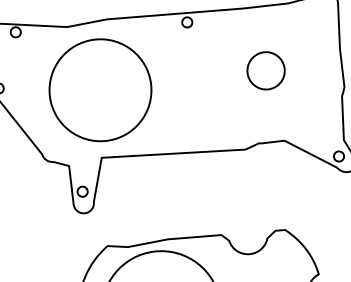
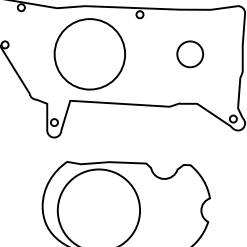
part: (99, 90) -> (89, 54), moved

